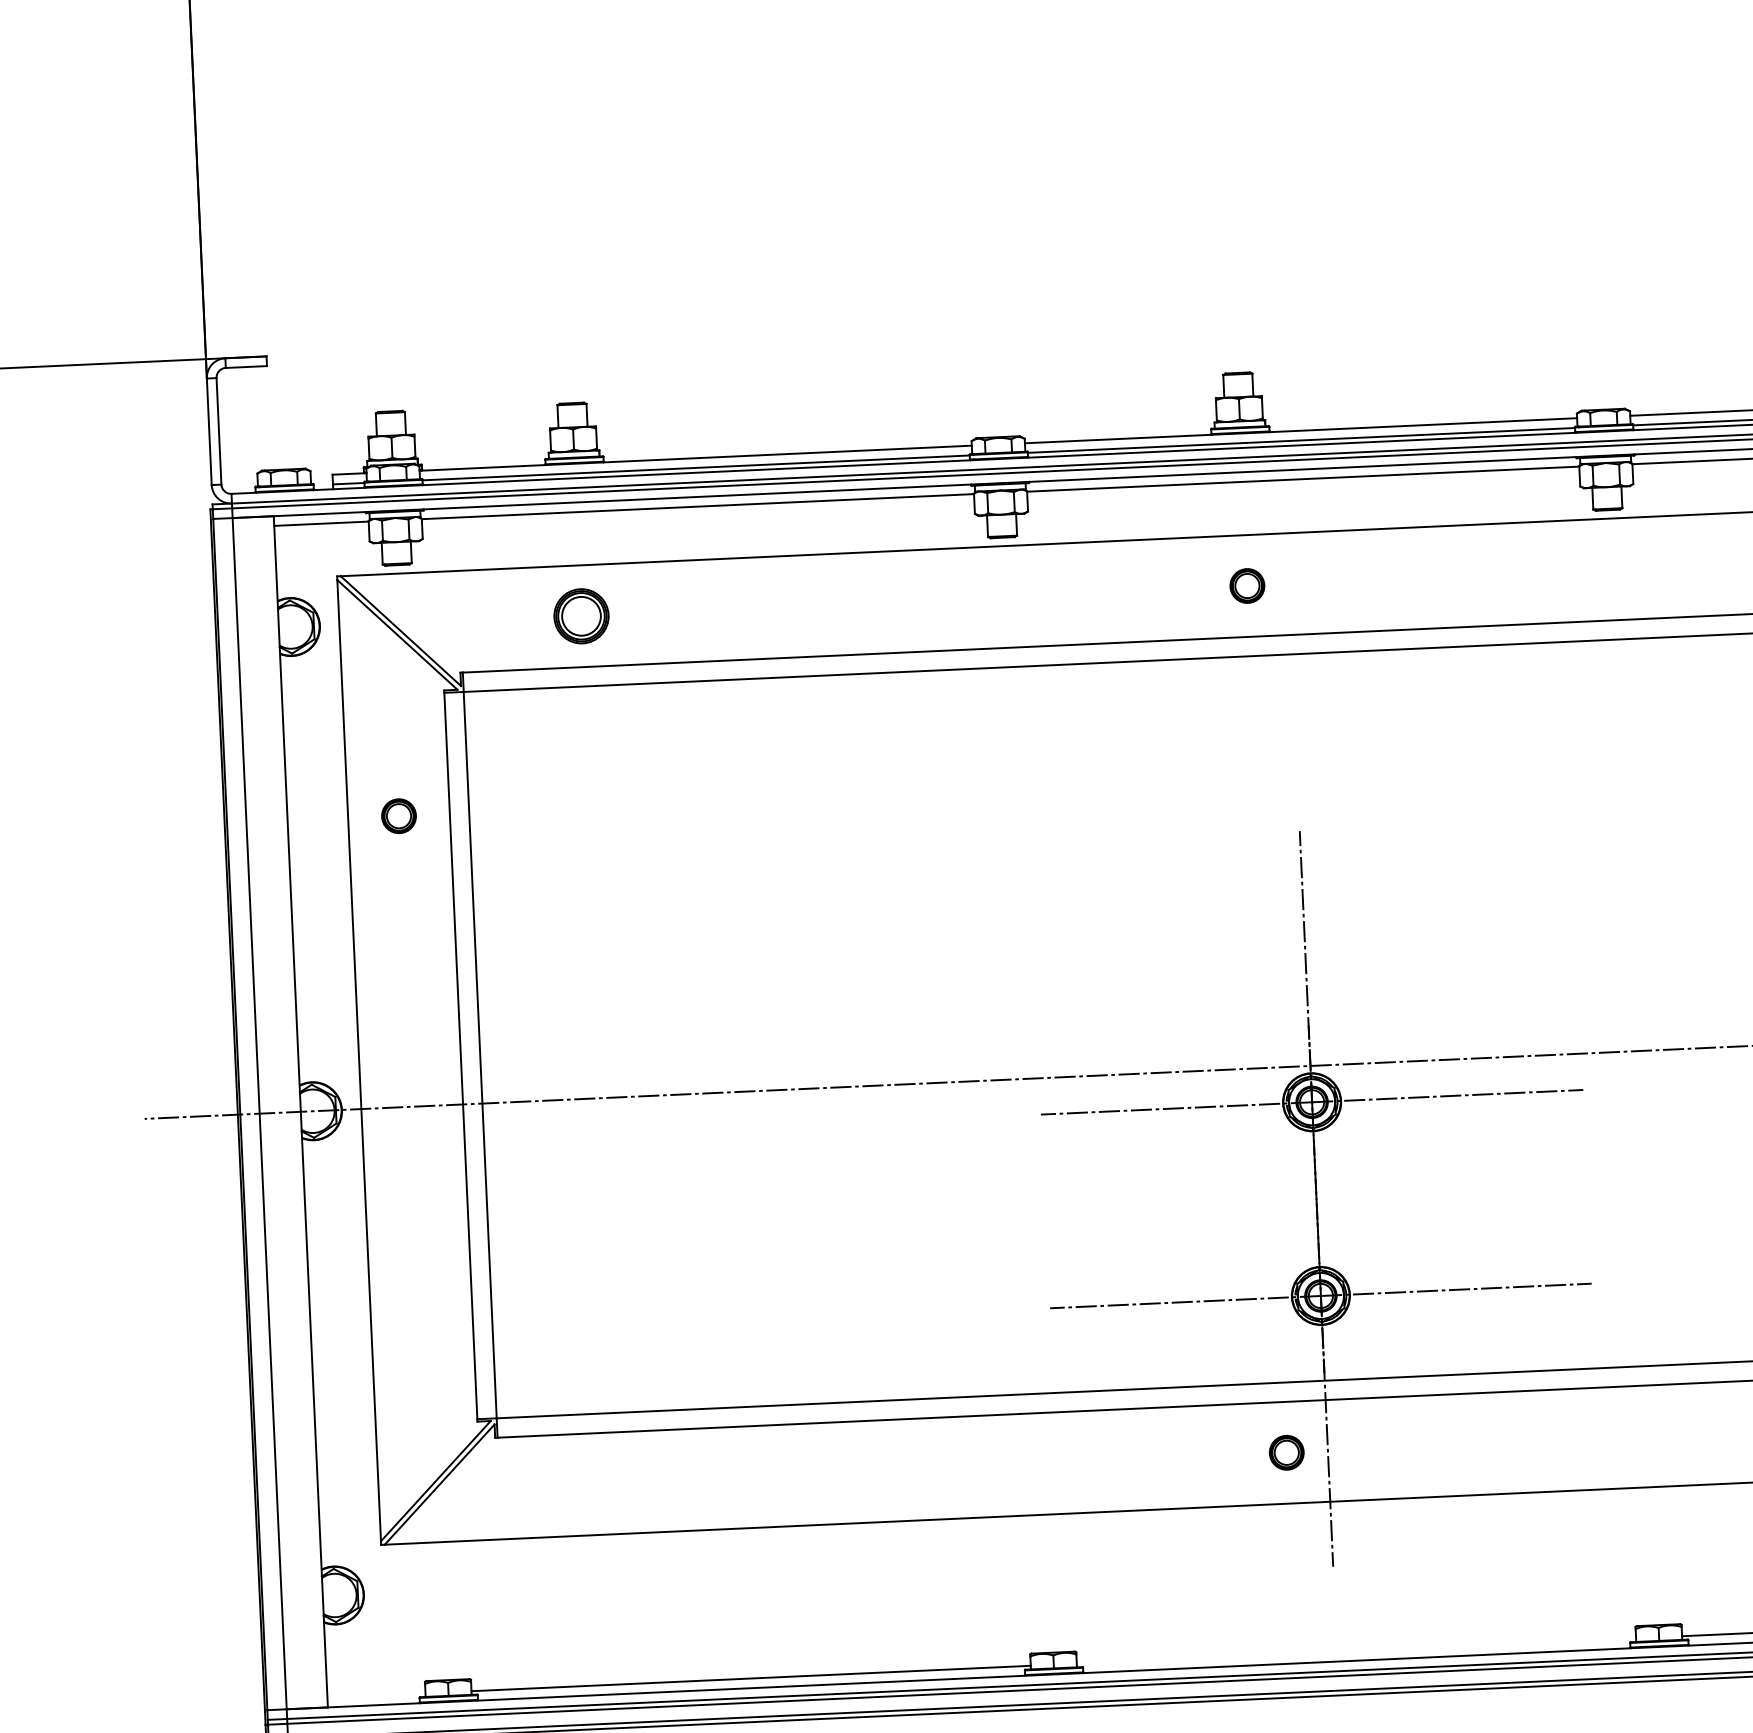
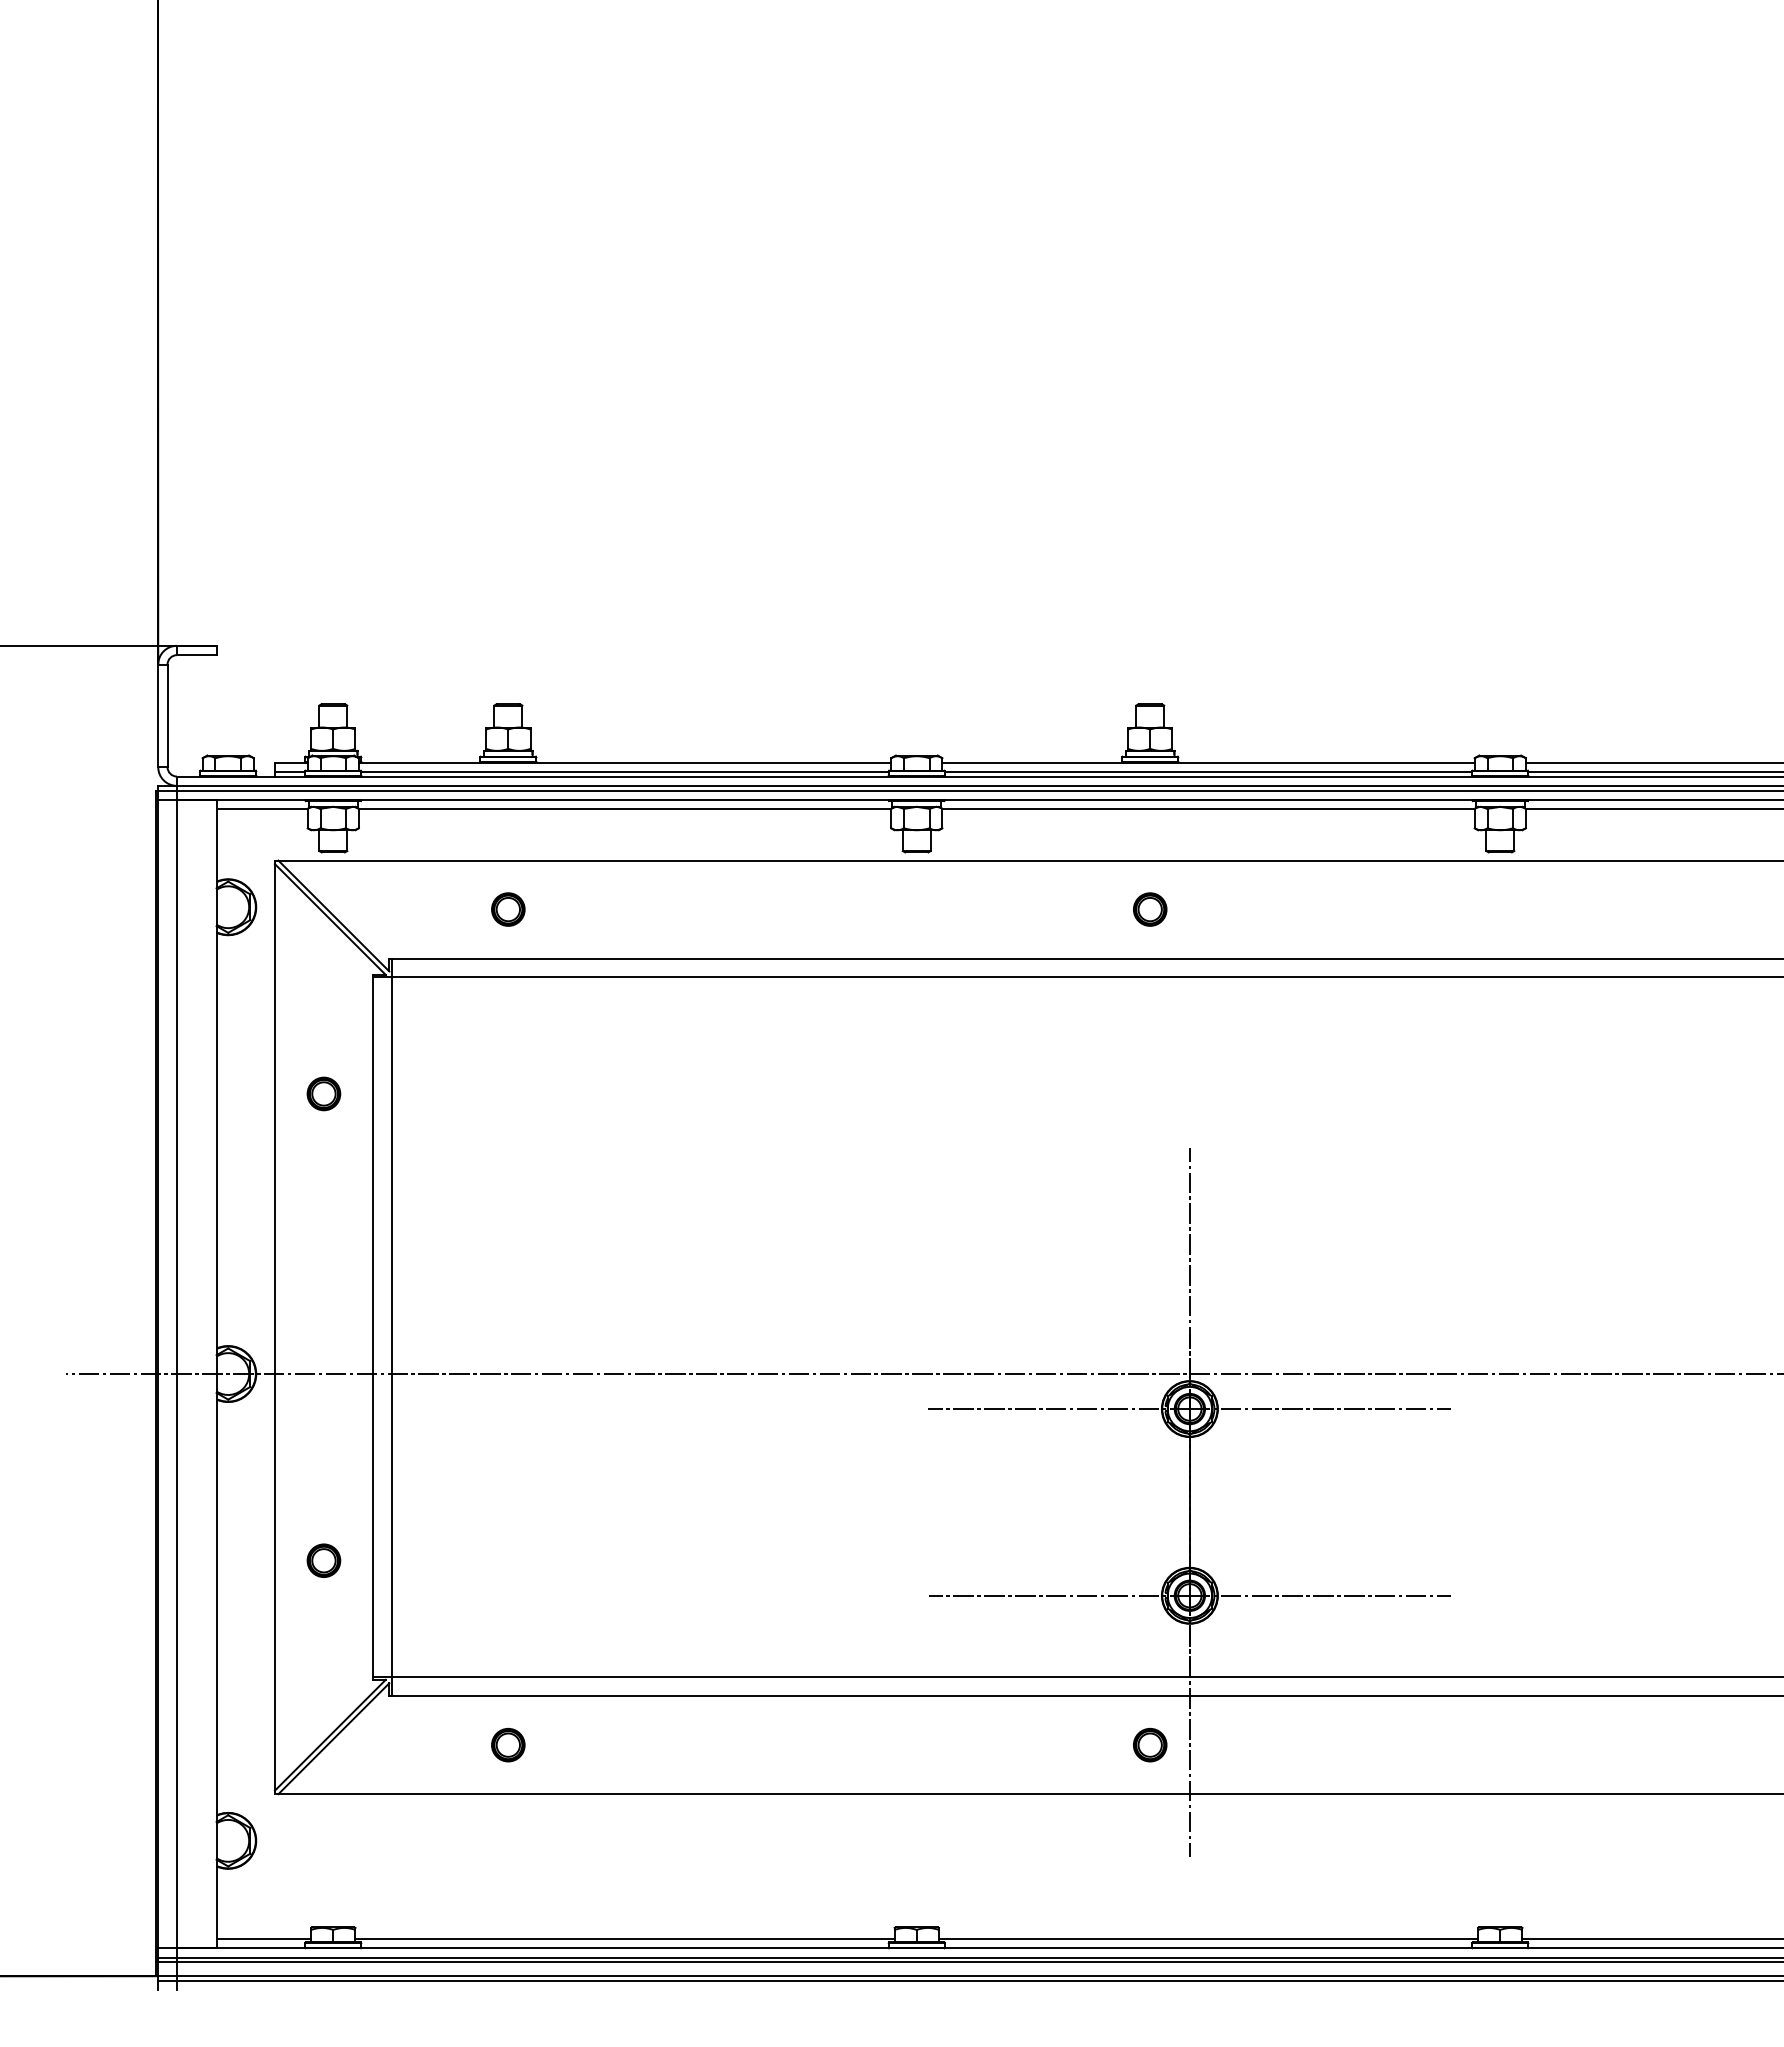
part: (581, 616) -> (508, 909), size x0.62
part: (420, 1300) -> (323, 1560), added
part: (621, 1482) -> (508, 1744), added
line: (1356, 1650) -> (1208, 1938), added
line: (376, 1695) -> (263, 1938), added

